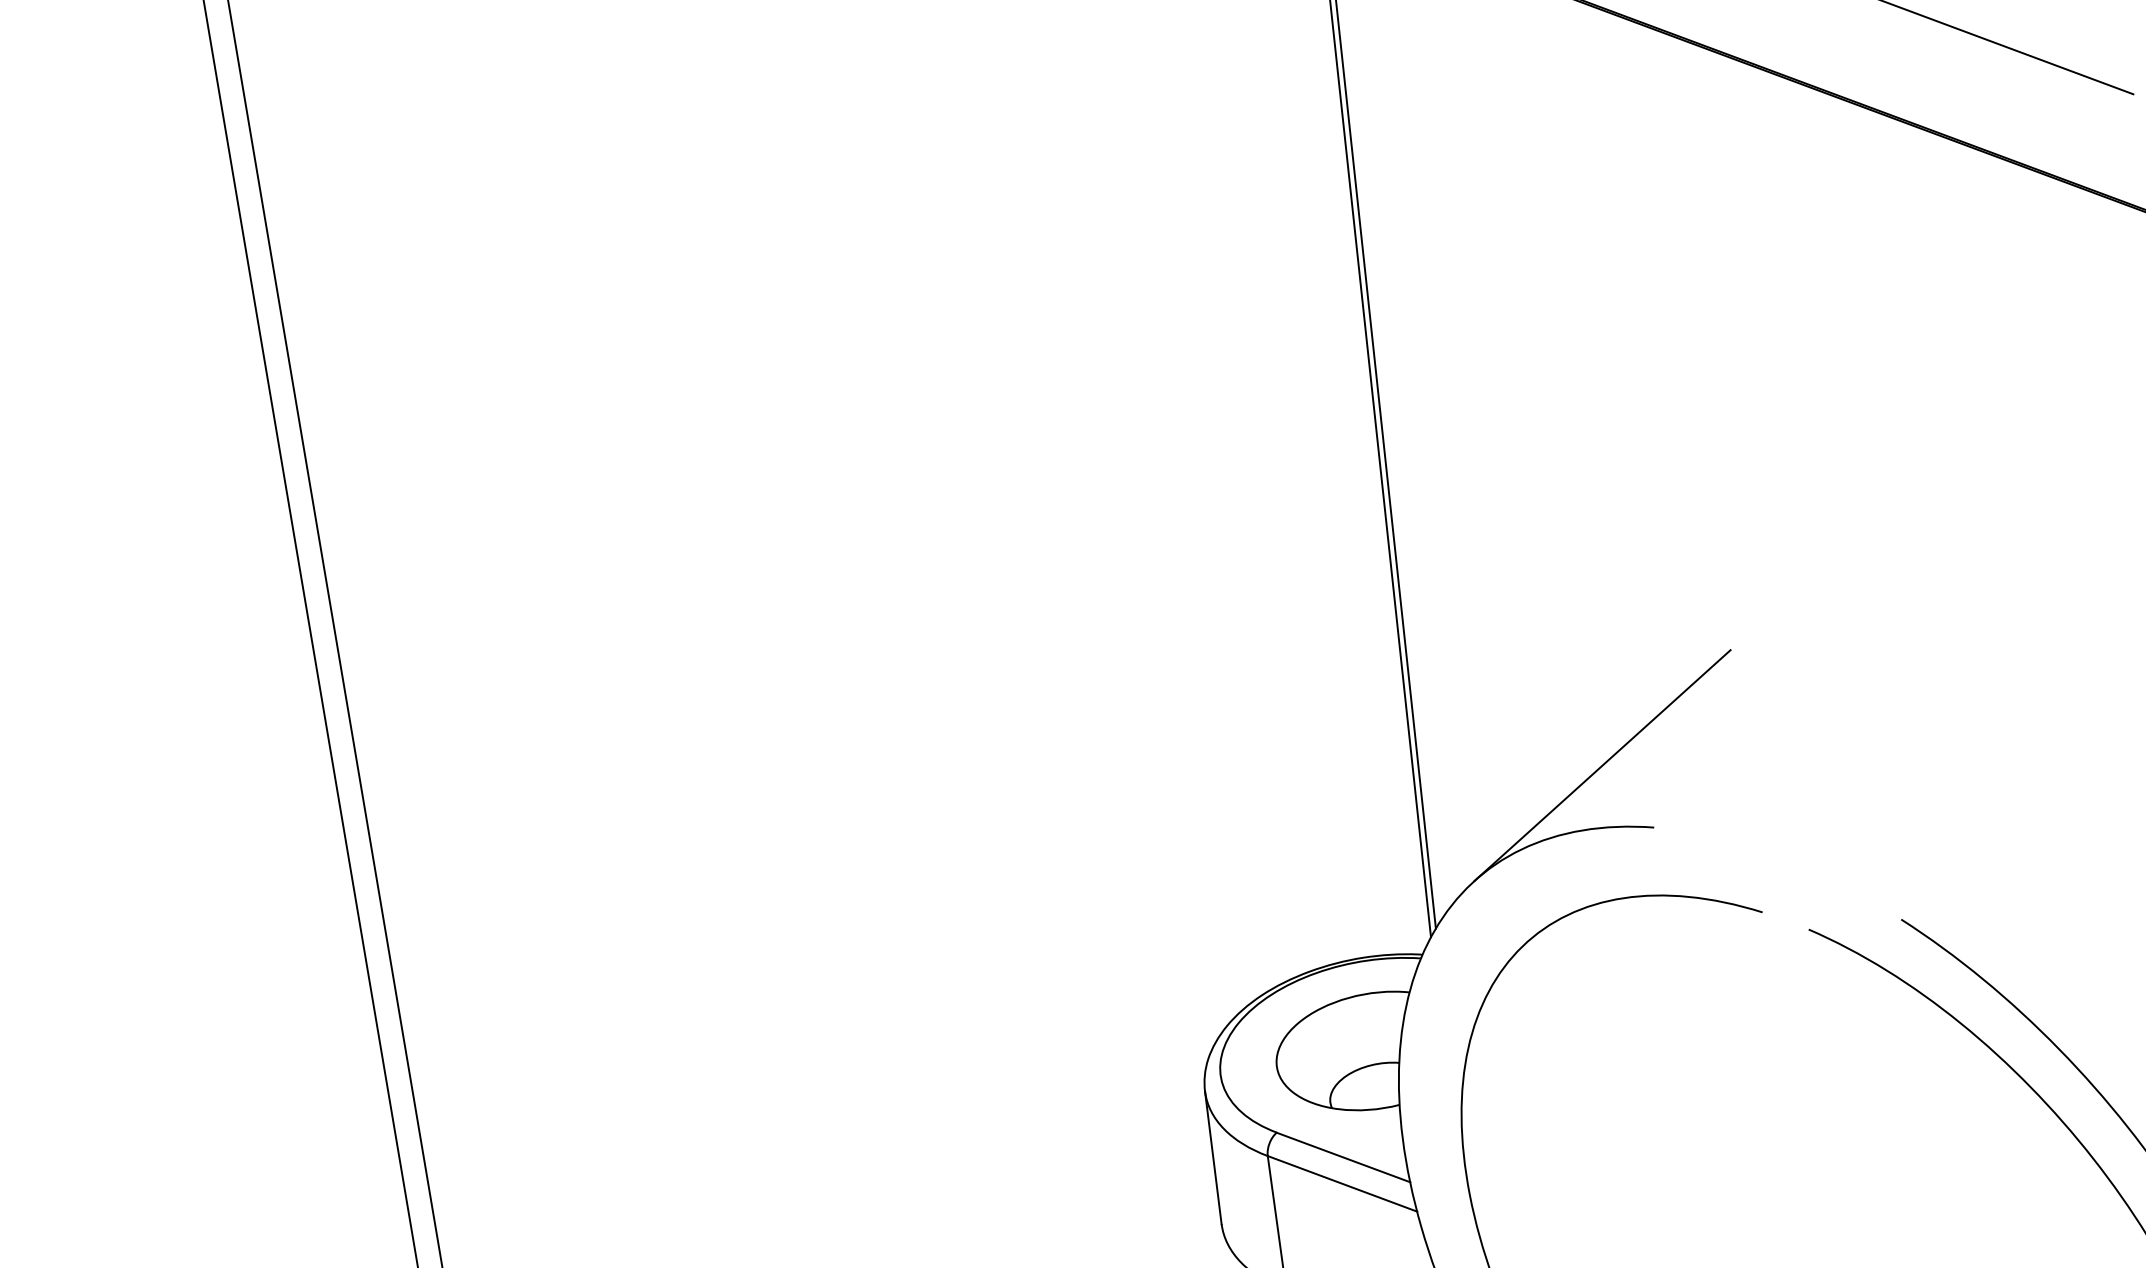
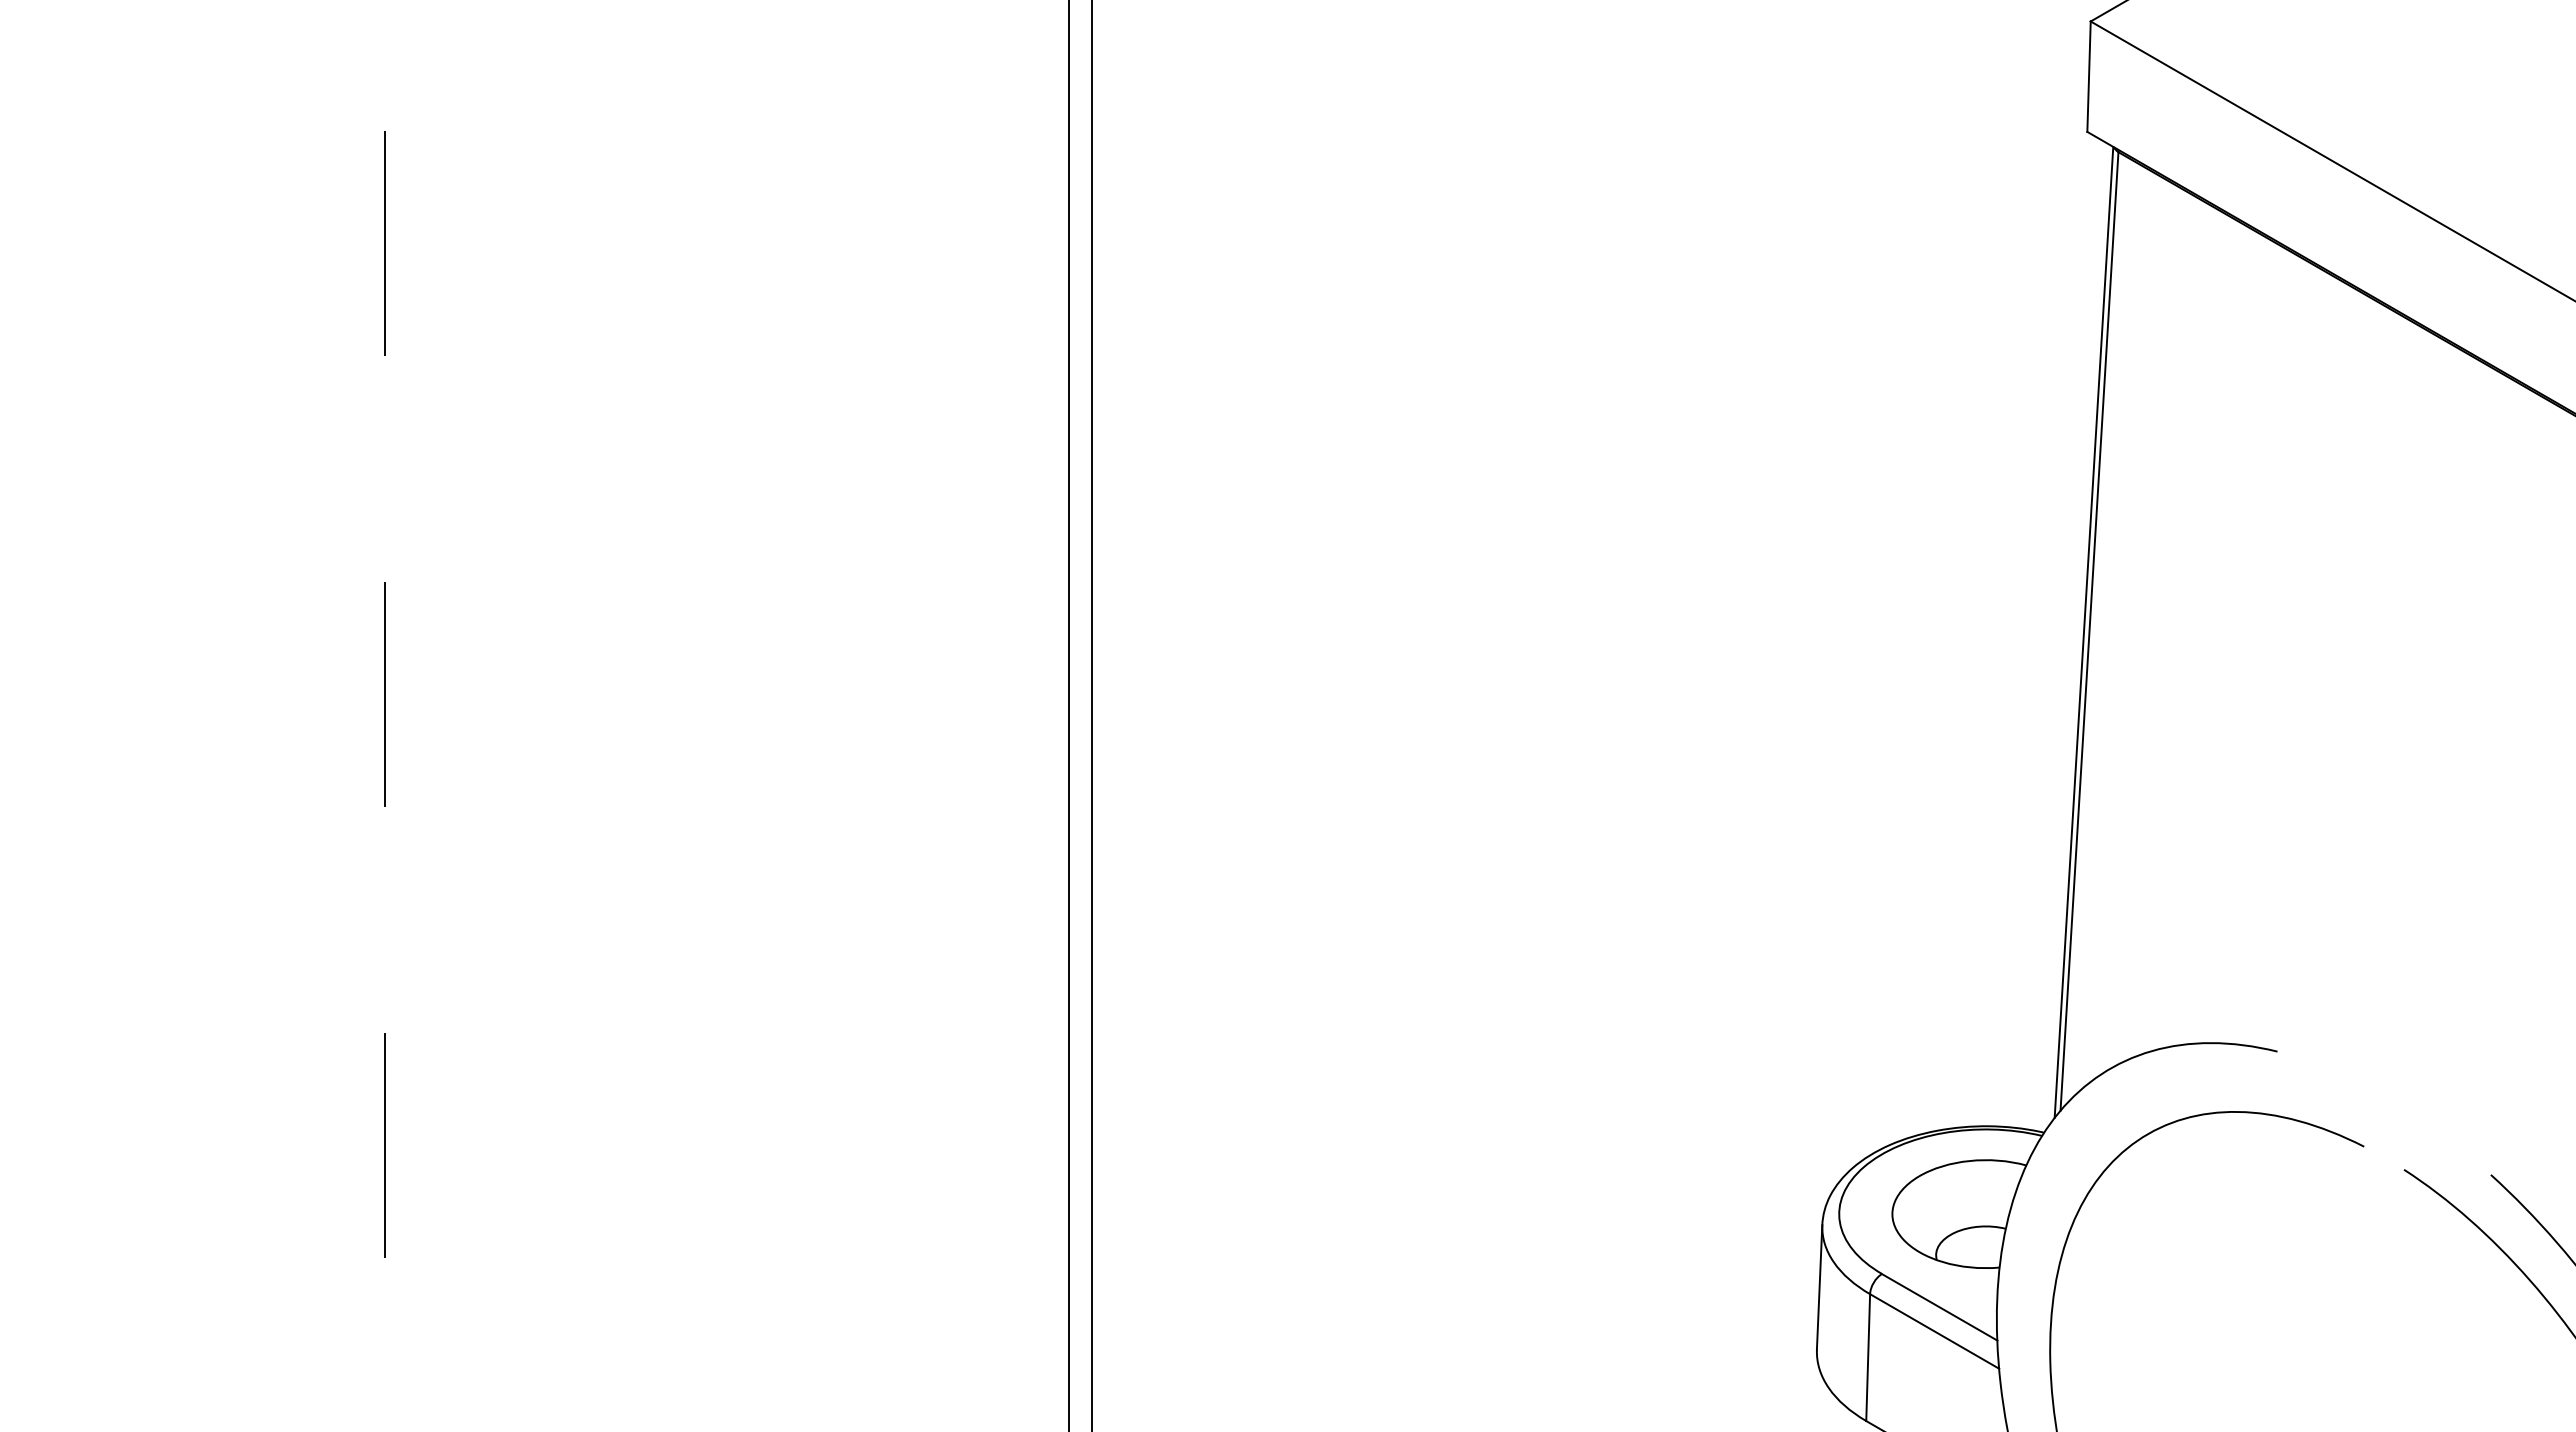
line: (1602, 764) -> (2239, 985), removed

